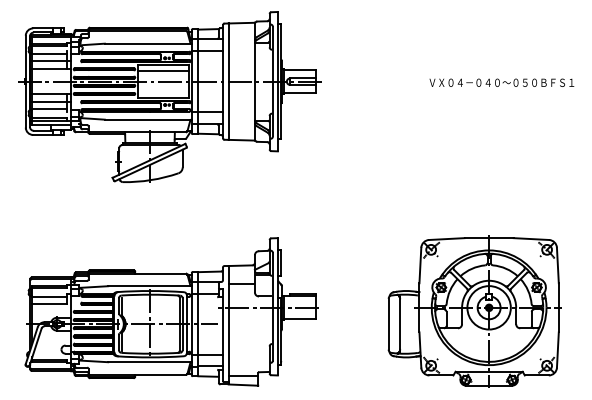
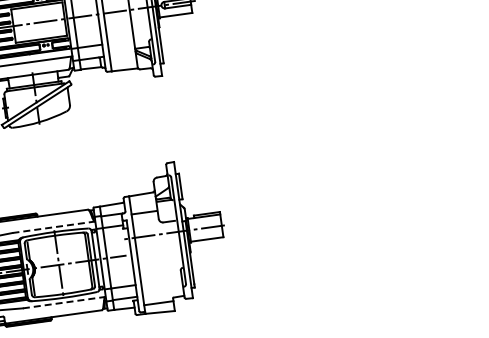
line: (163, 71) -> (37, 12), removed
line: (149, 286) -> (53, 227), solid -> dashed
part: (474, 311) -> (379, 207), removed
line: (149, 362) -> (63, 302), solid -> dashed

